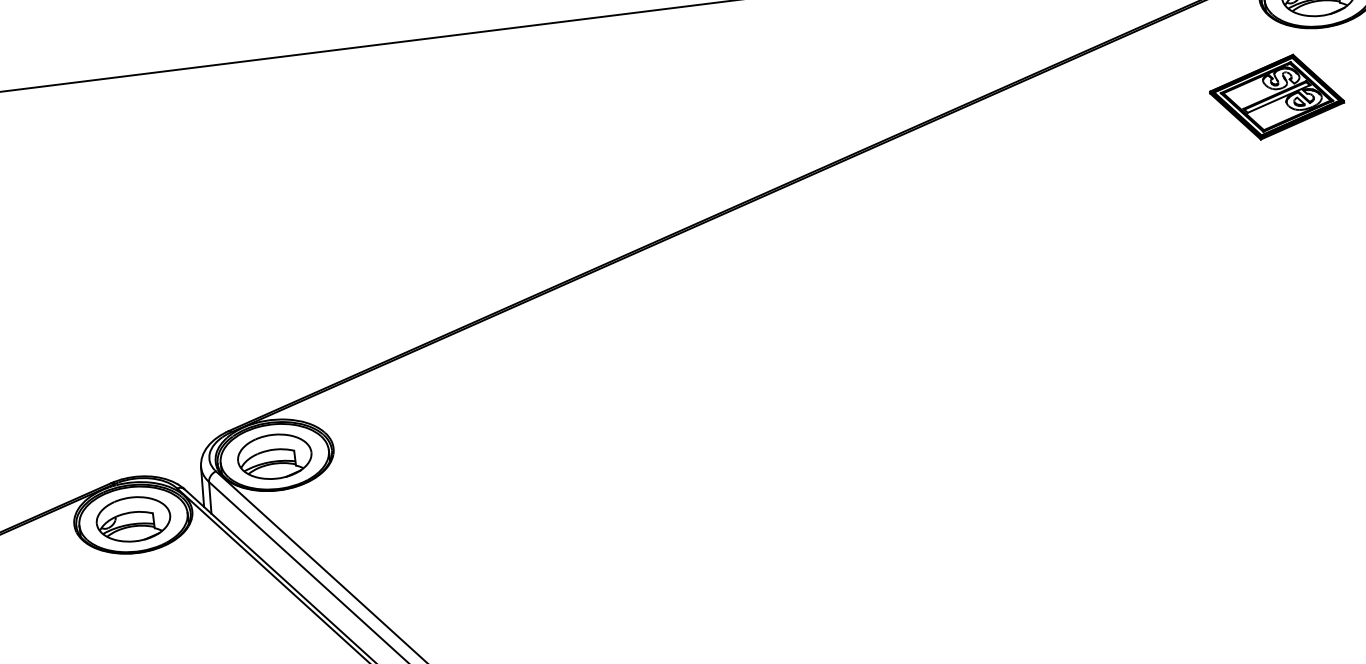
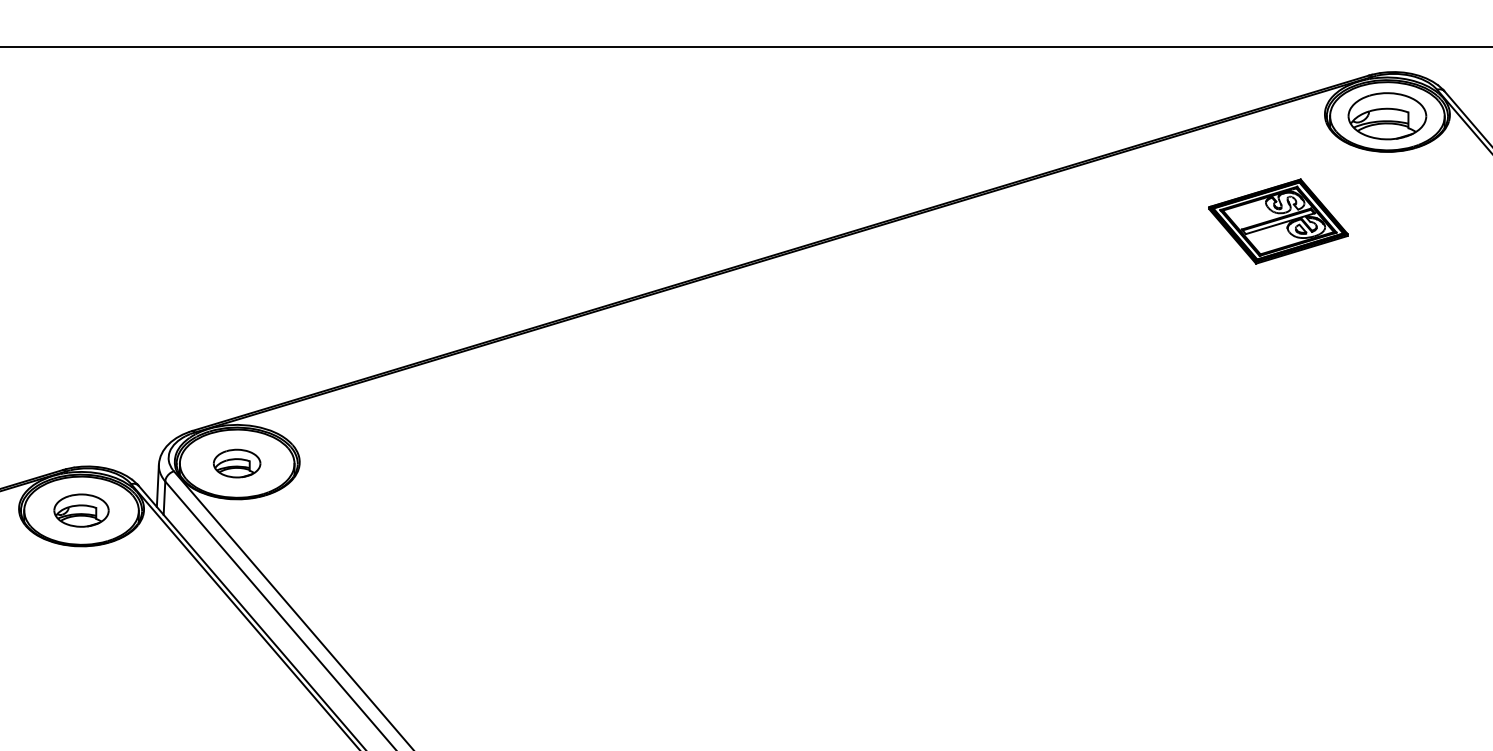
part: (1277, 97) -> (1278, 221), moved
part: (274, 456) -> (236, 463), size x0.6
part: (133, 519) -> (81, 510), size x0.7

